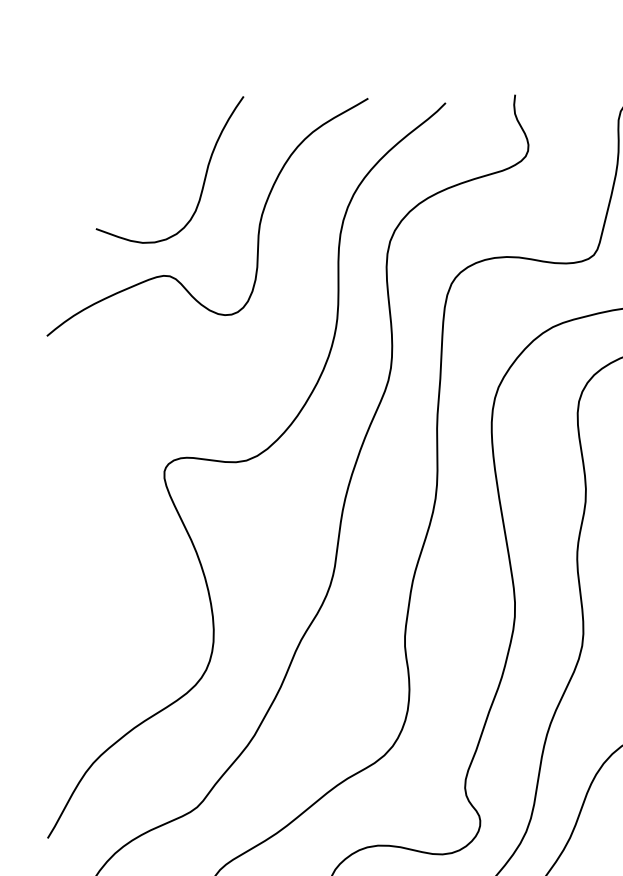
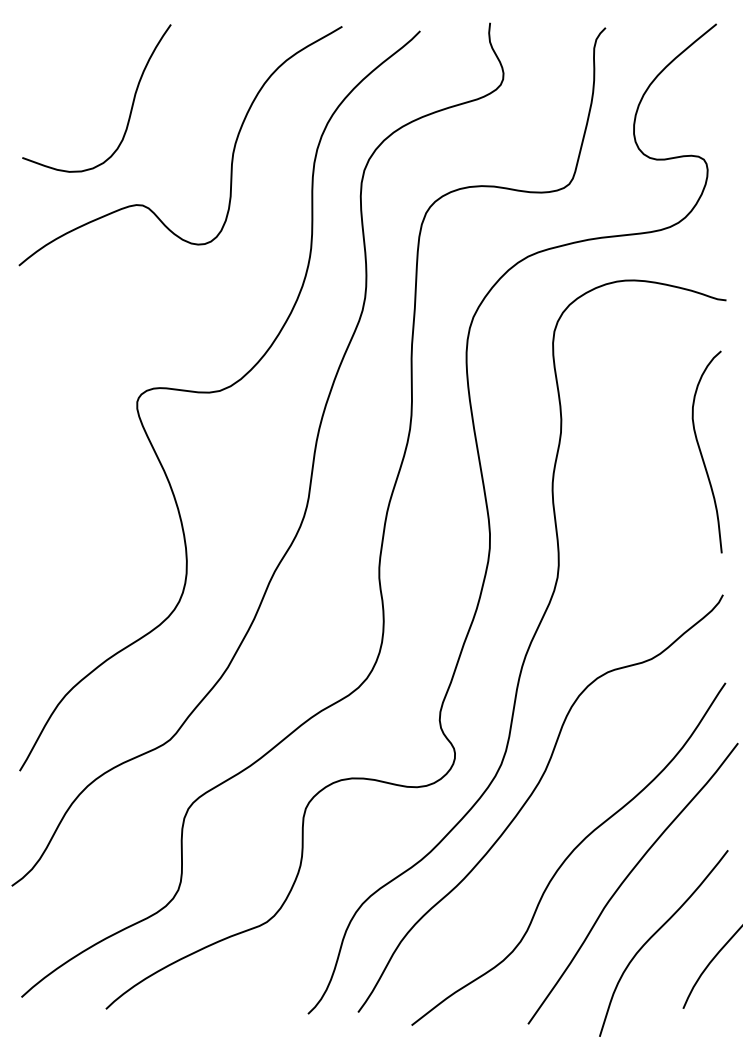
curve: (204, 176) -> (131, 105), moved

